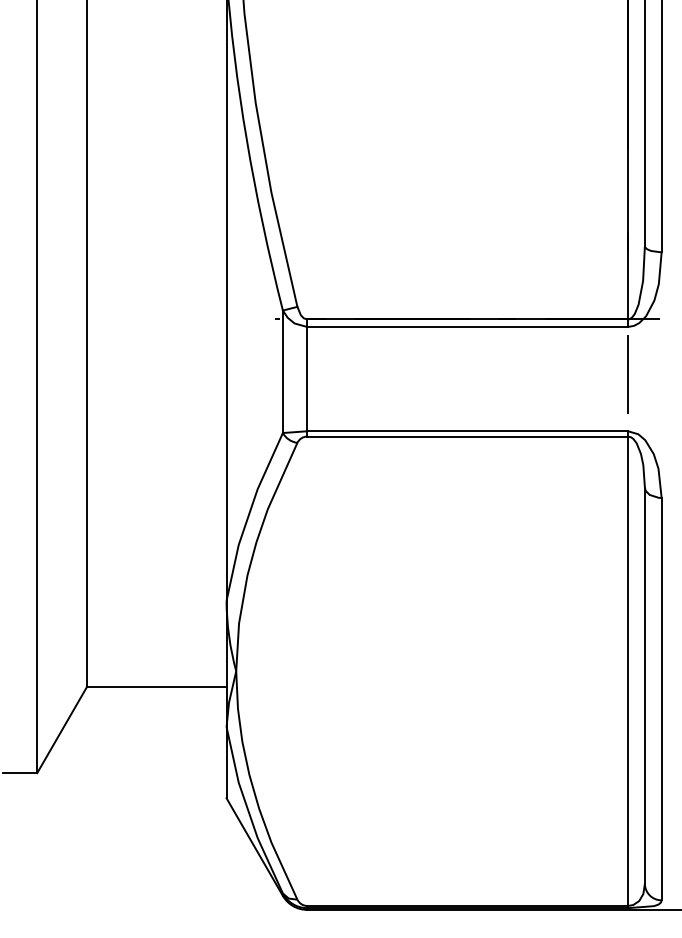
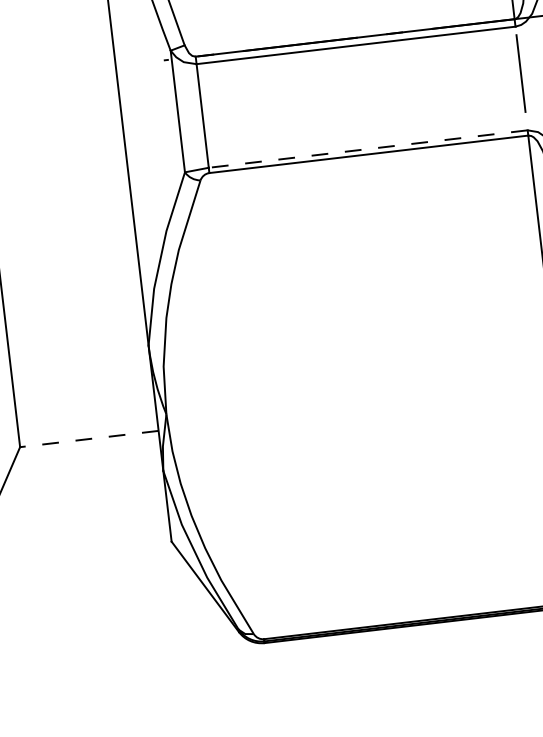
line: (467, 431) -> (368, 149), solid -> dashed
line: (156, 686) -> (88, 438), solid -> dashed

